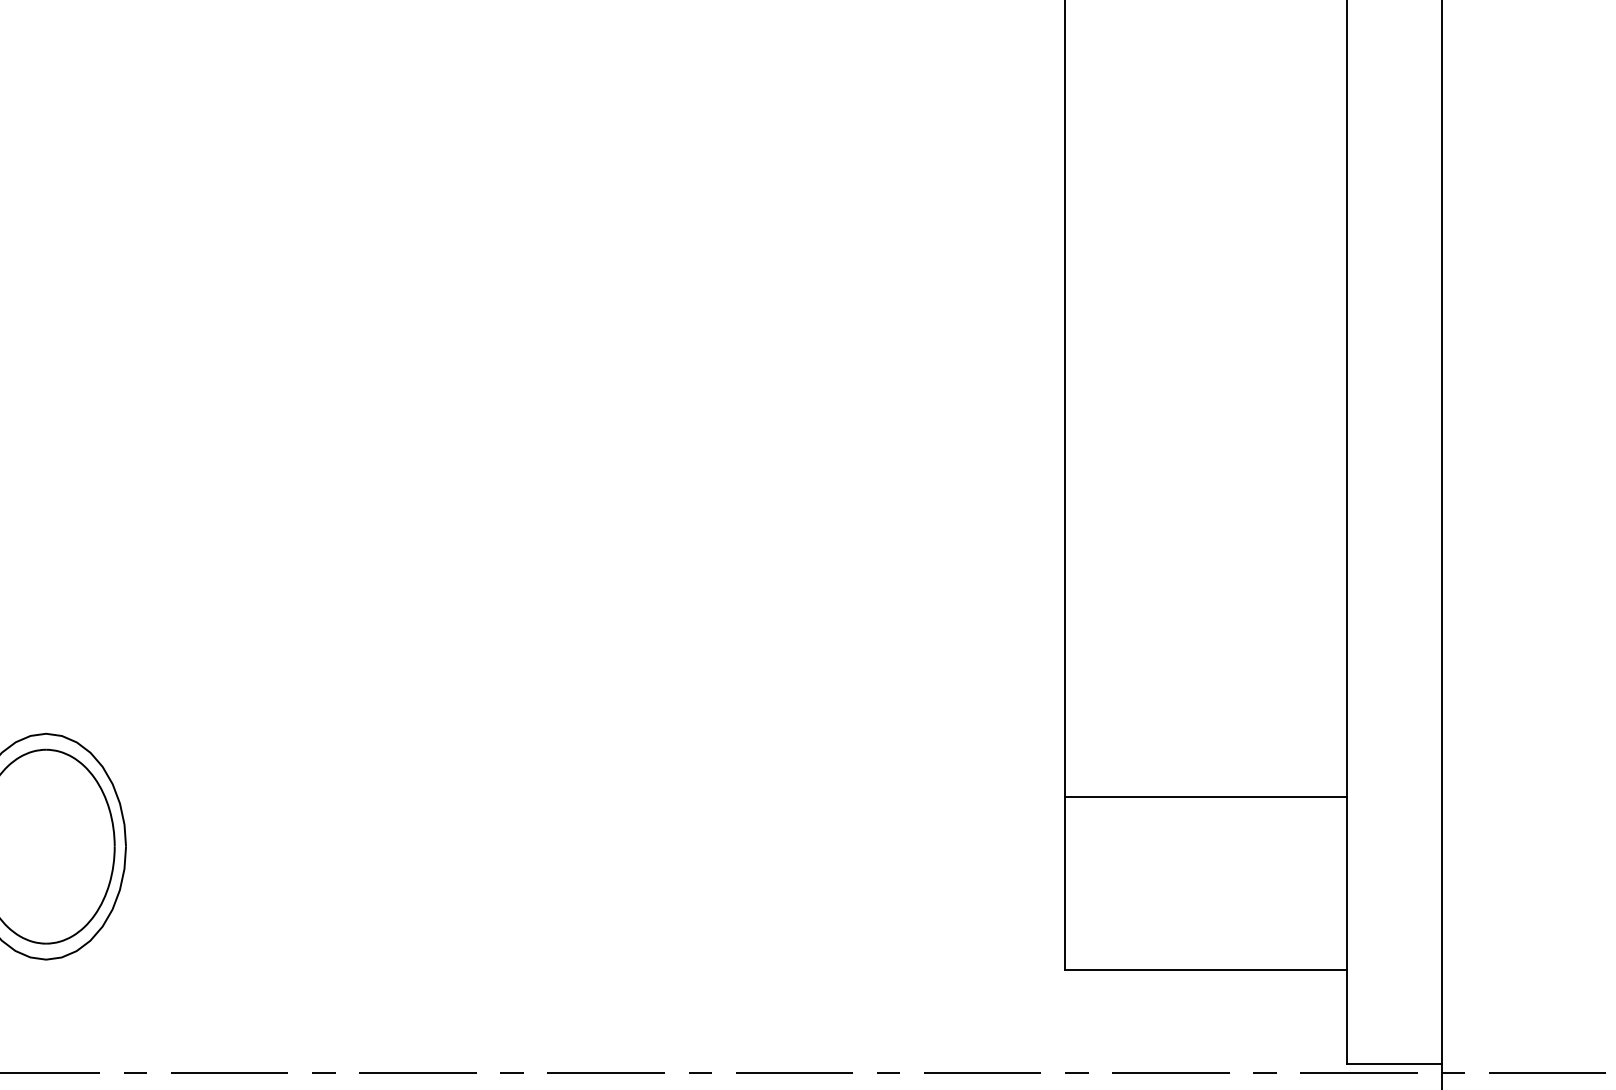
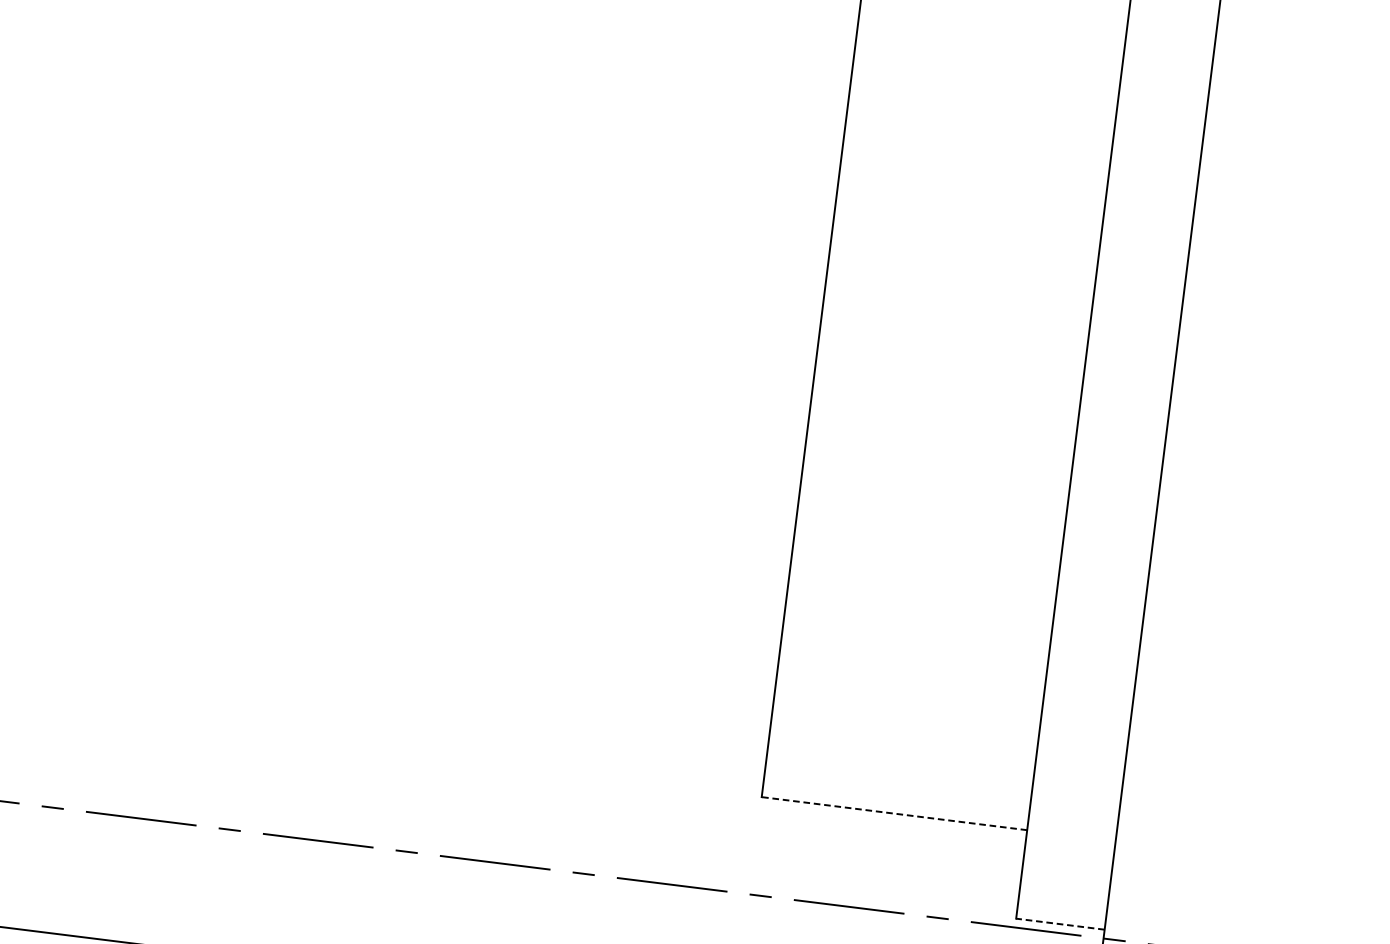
line: (1206, 796) -> (915, 650), removed
line: (1205, 969) -> (893, 813), solid -> dashed
line: (1393, 1063) -> (1059, 923), solid -> dashed

